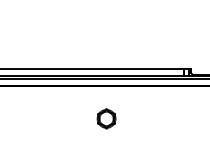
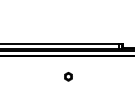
part: (106, 118) -> (68, 76), size x0.62

